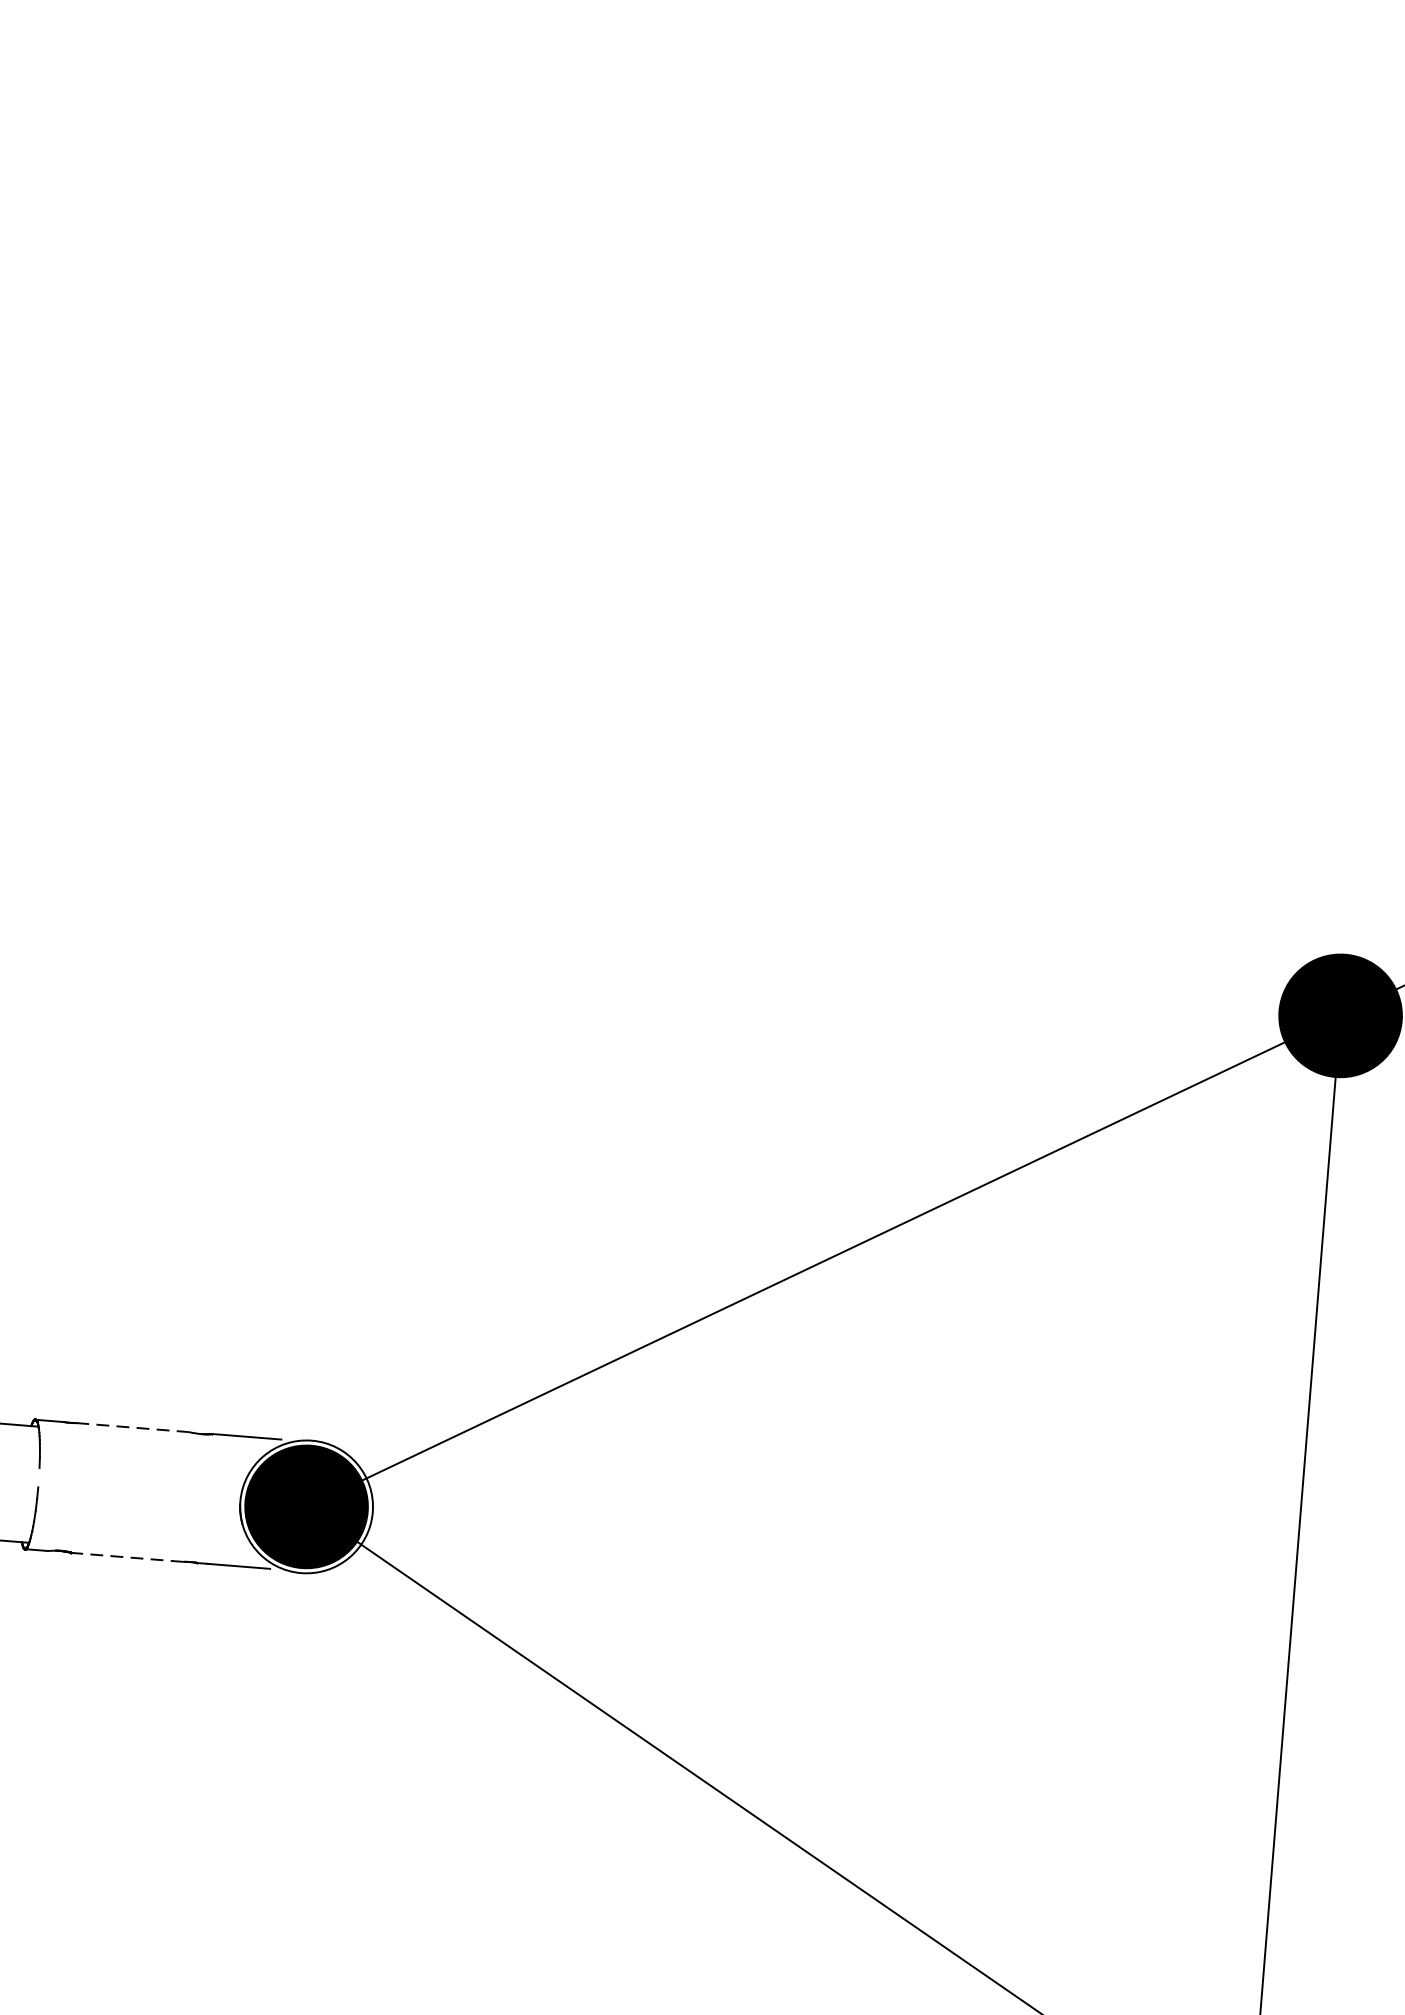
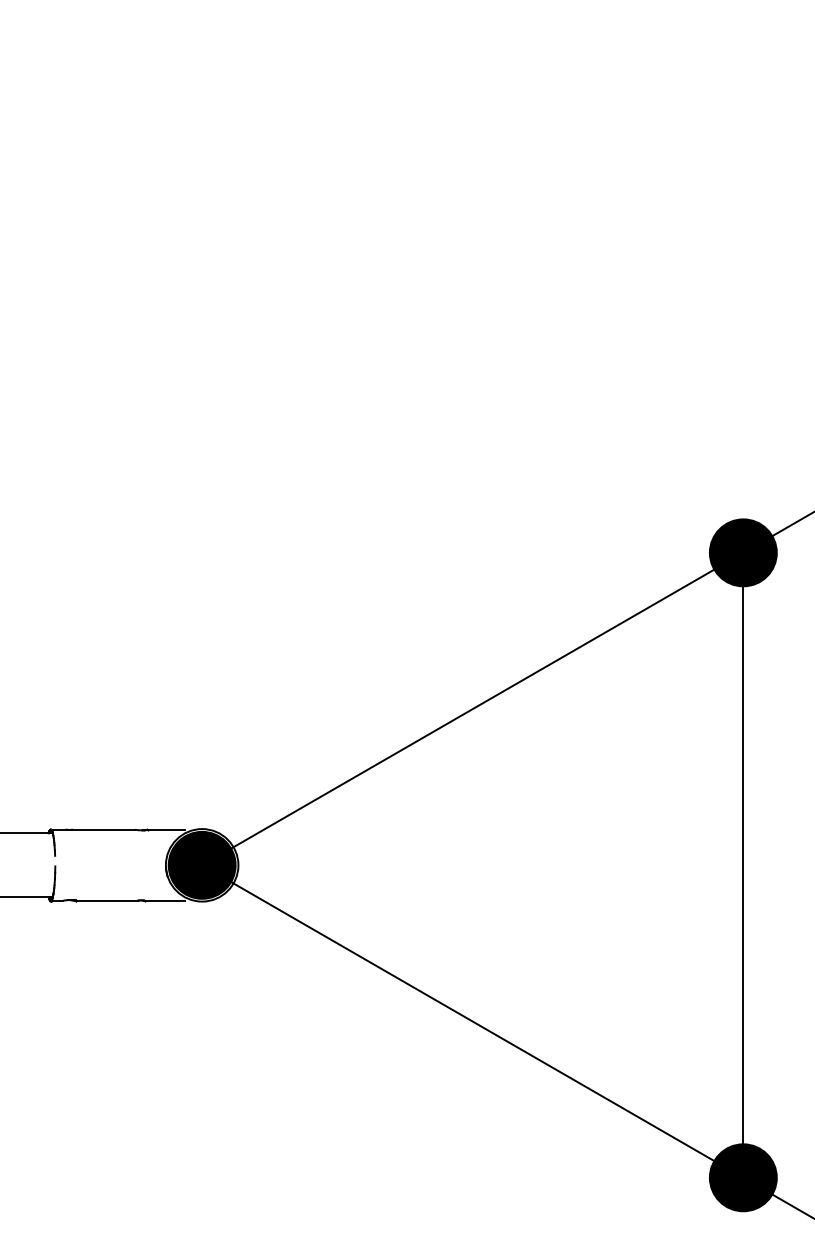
line: (133, 1427) -> (104, 829), dashed -> solid
line: (126, 1557) -> (106, 900), dashed -> solid

